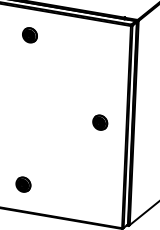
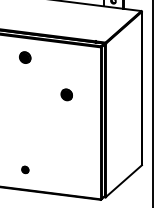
part: (99, 122) -> (66, 94), moved
part: (23, 184) -> (25, 169), size x0.6

